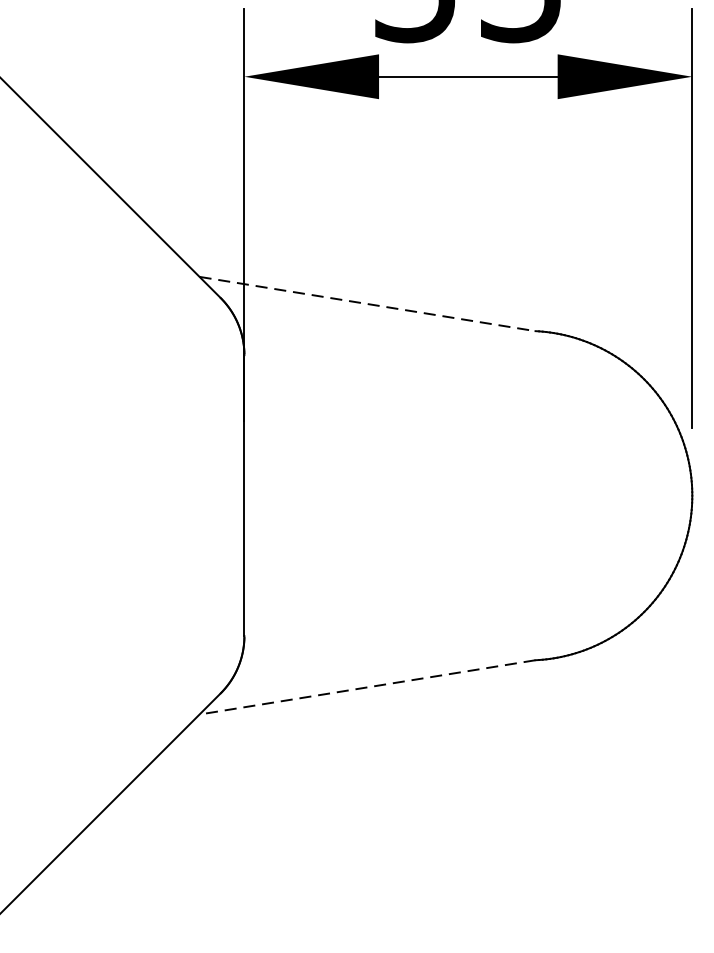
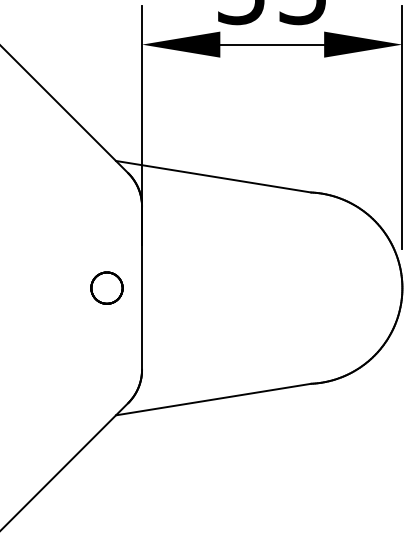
line: (367, 303) -> (213, 176), dashed -> solid
part: (183, 494) -> (106, 287), added
line: (367, 687) -> (213, 399), dashed -> solid

